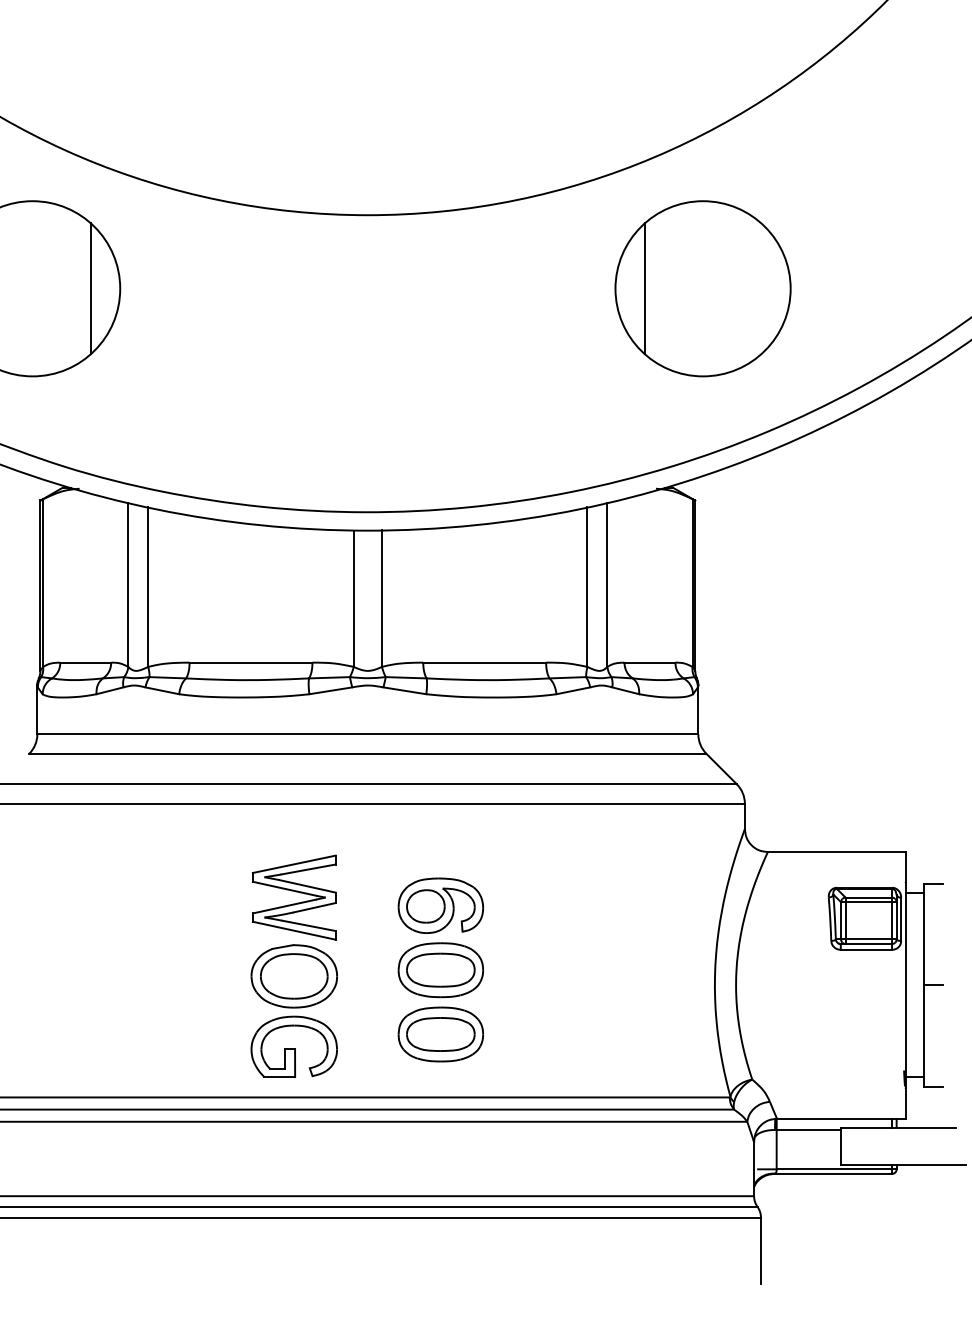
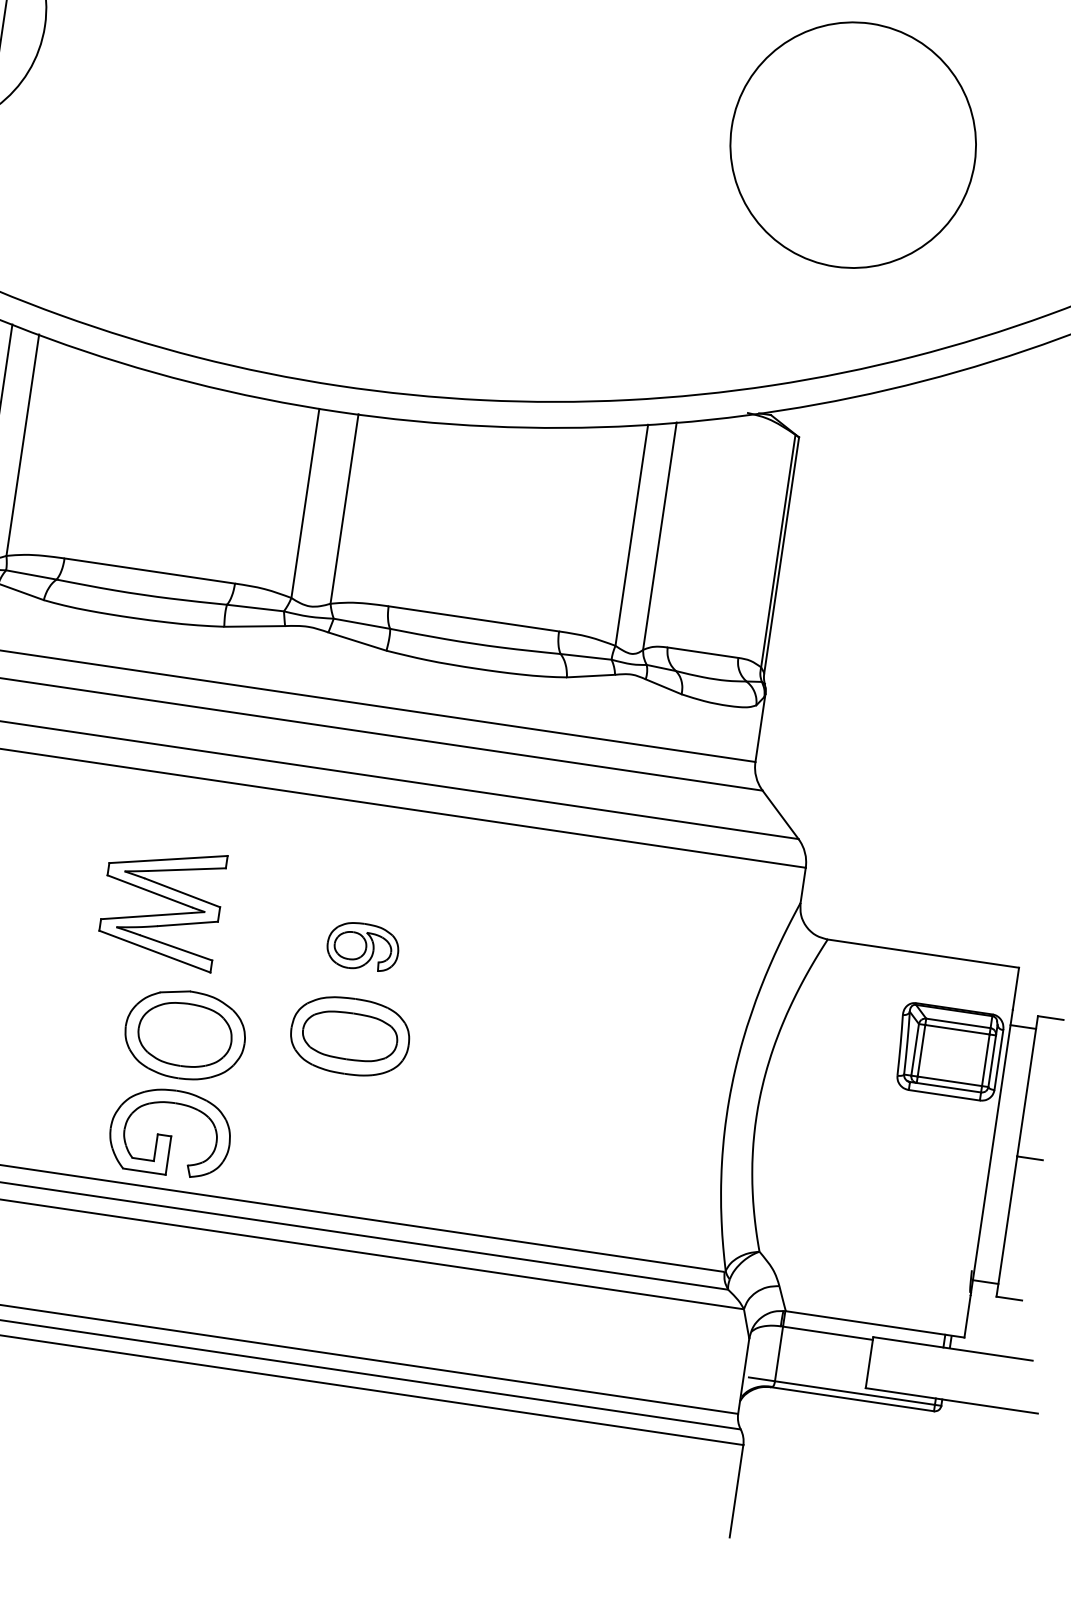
line: (645, 288) -> (773, 132), removed
part: (440, 905) -> (362, 946), size x0.6
part: (293, 1010) -> (177, 1082), moved
part: (440, 1034) -> (336, 1125), removed

